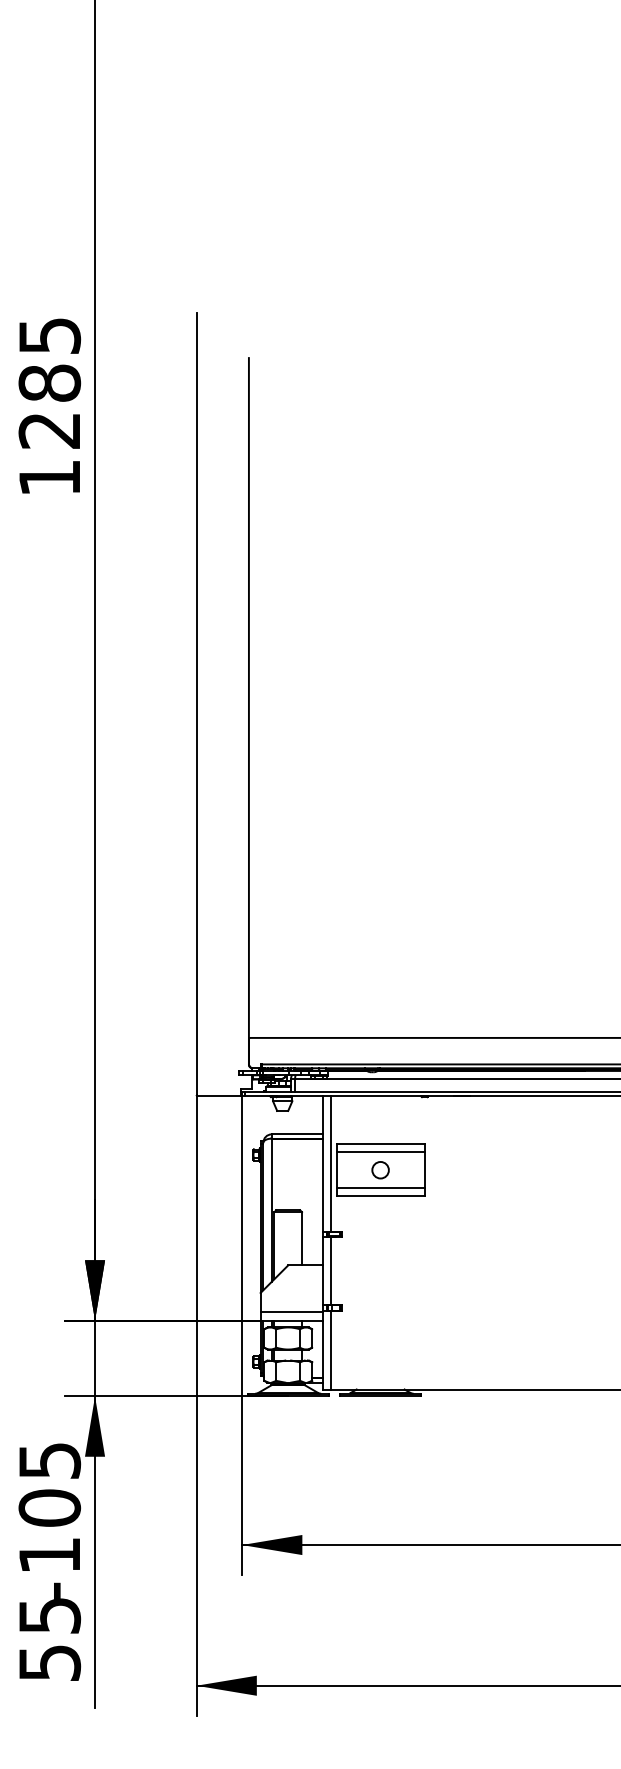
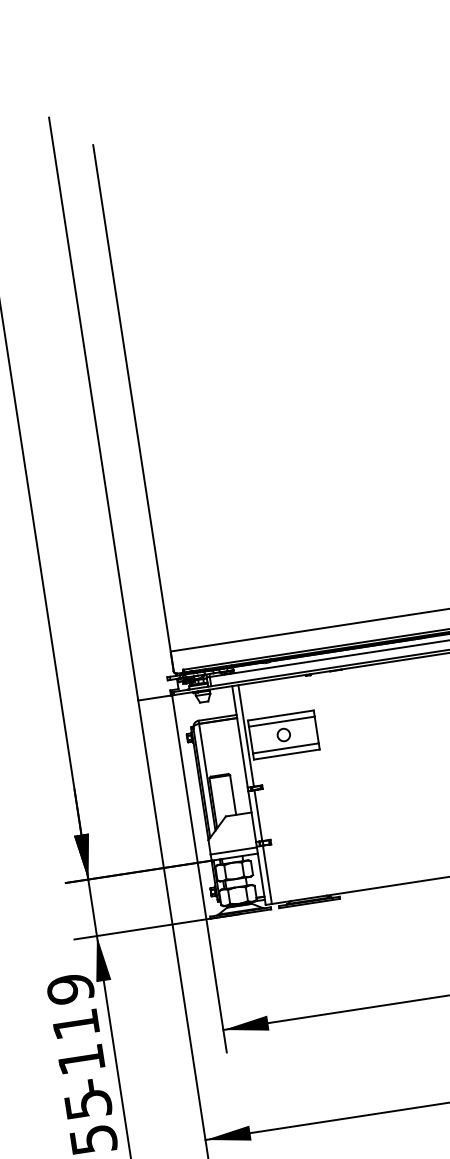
text: (49, 1484) -> (73, 1006), -105 -> -119

